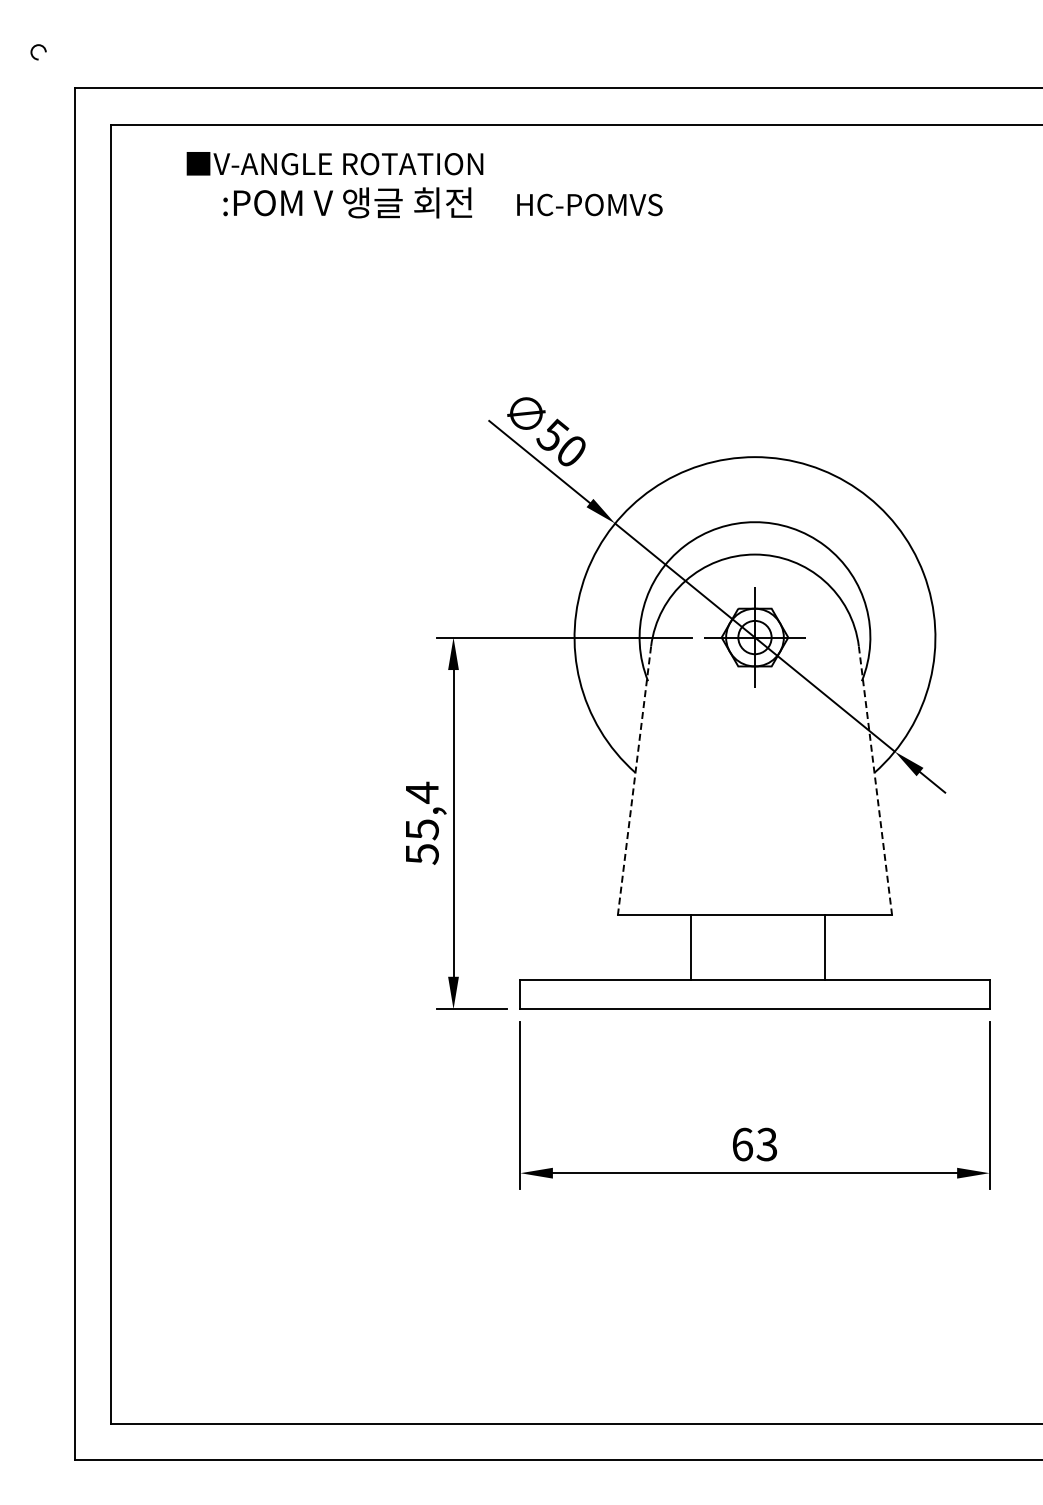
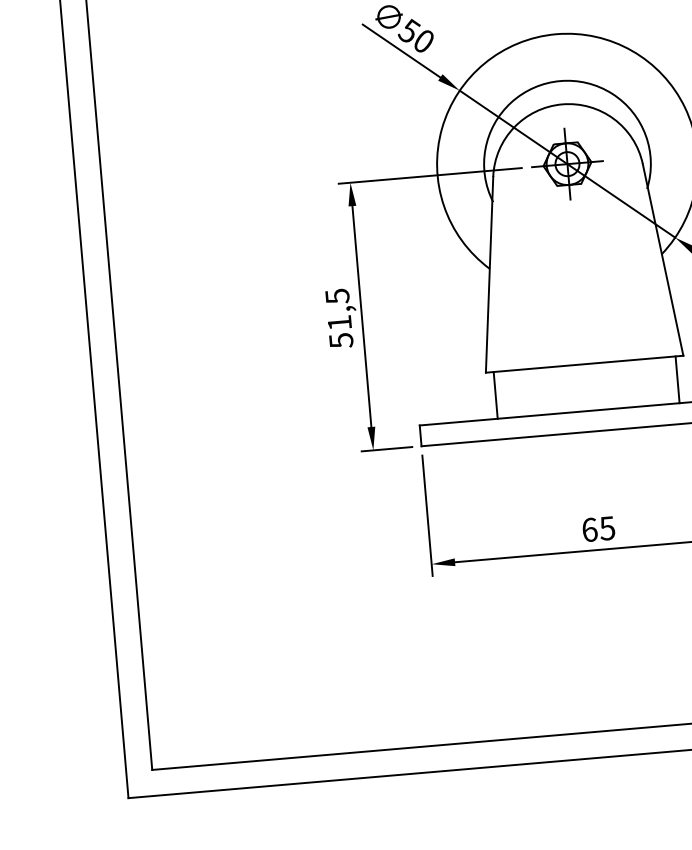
line: (634, 780) -> (489, 274), dashed -> solid
line: (875, 780) -> (663, 259), dashed -> solid
text: (422, 810) -> (338, 309), 55,4 -> 51,5
line: (690, 947) -> (495, 395), moved
line: (825, 947) -> (677, 379), moved
text: (766, 1143) -> (607, 527), 63 -> 65

